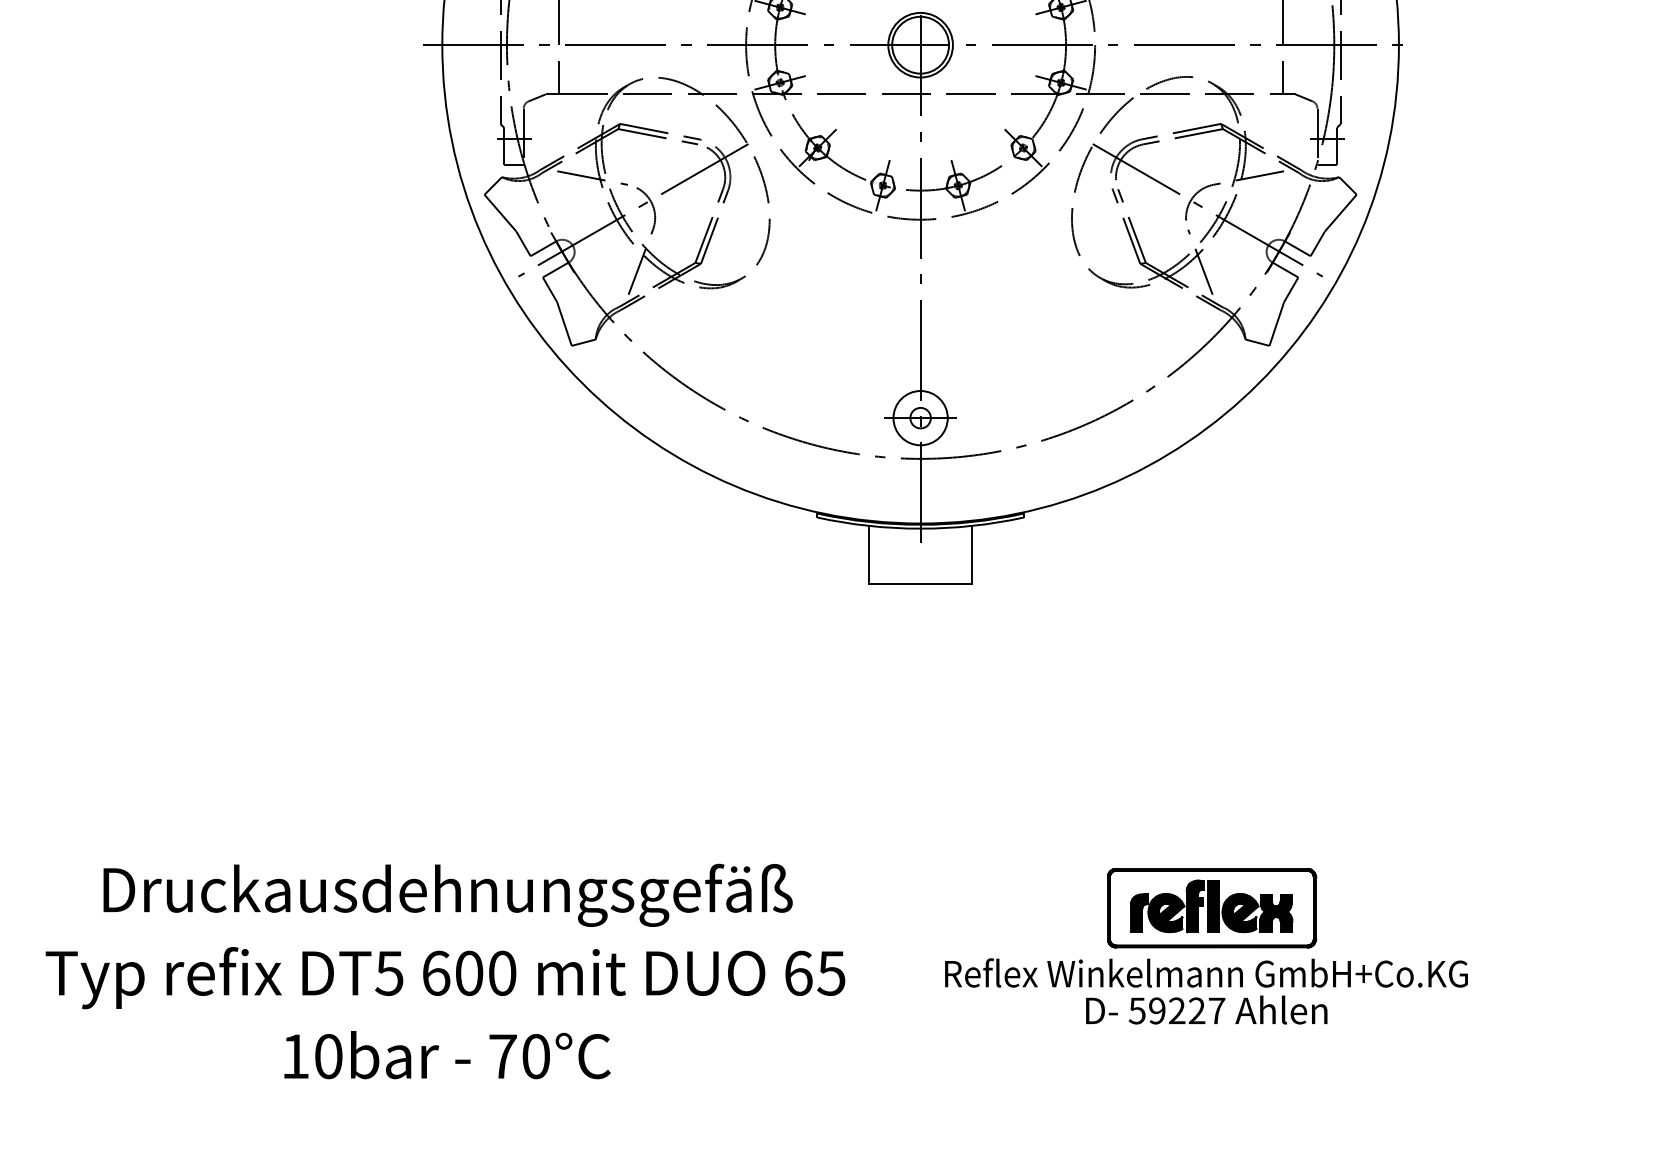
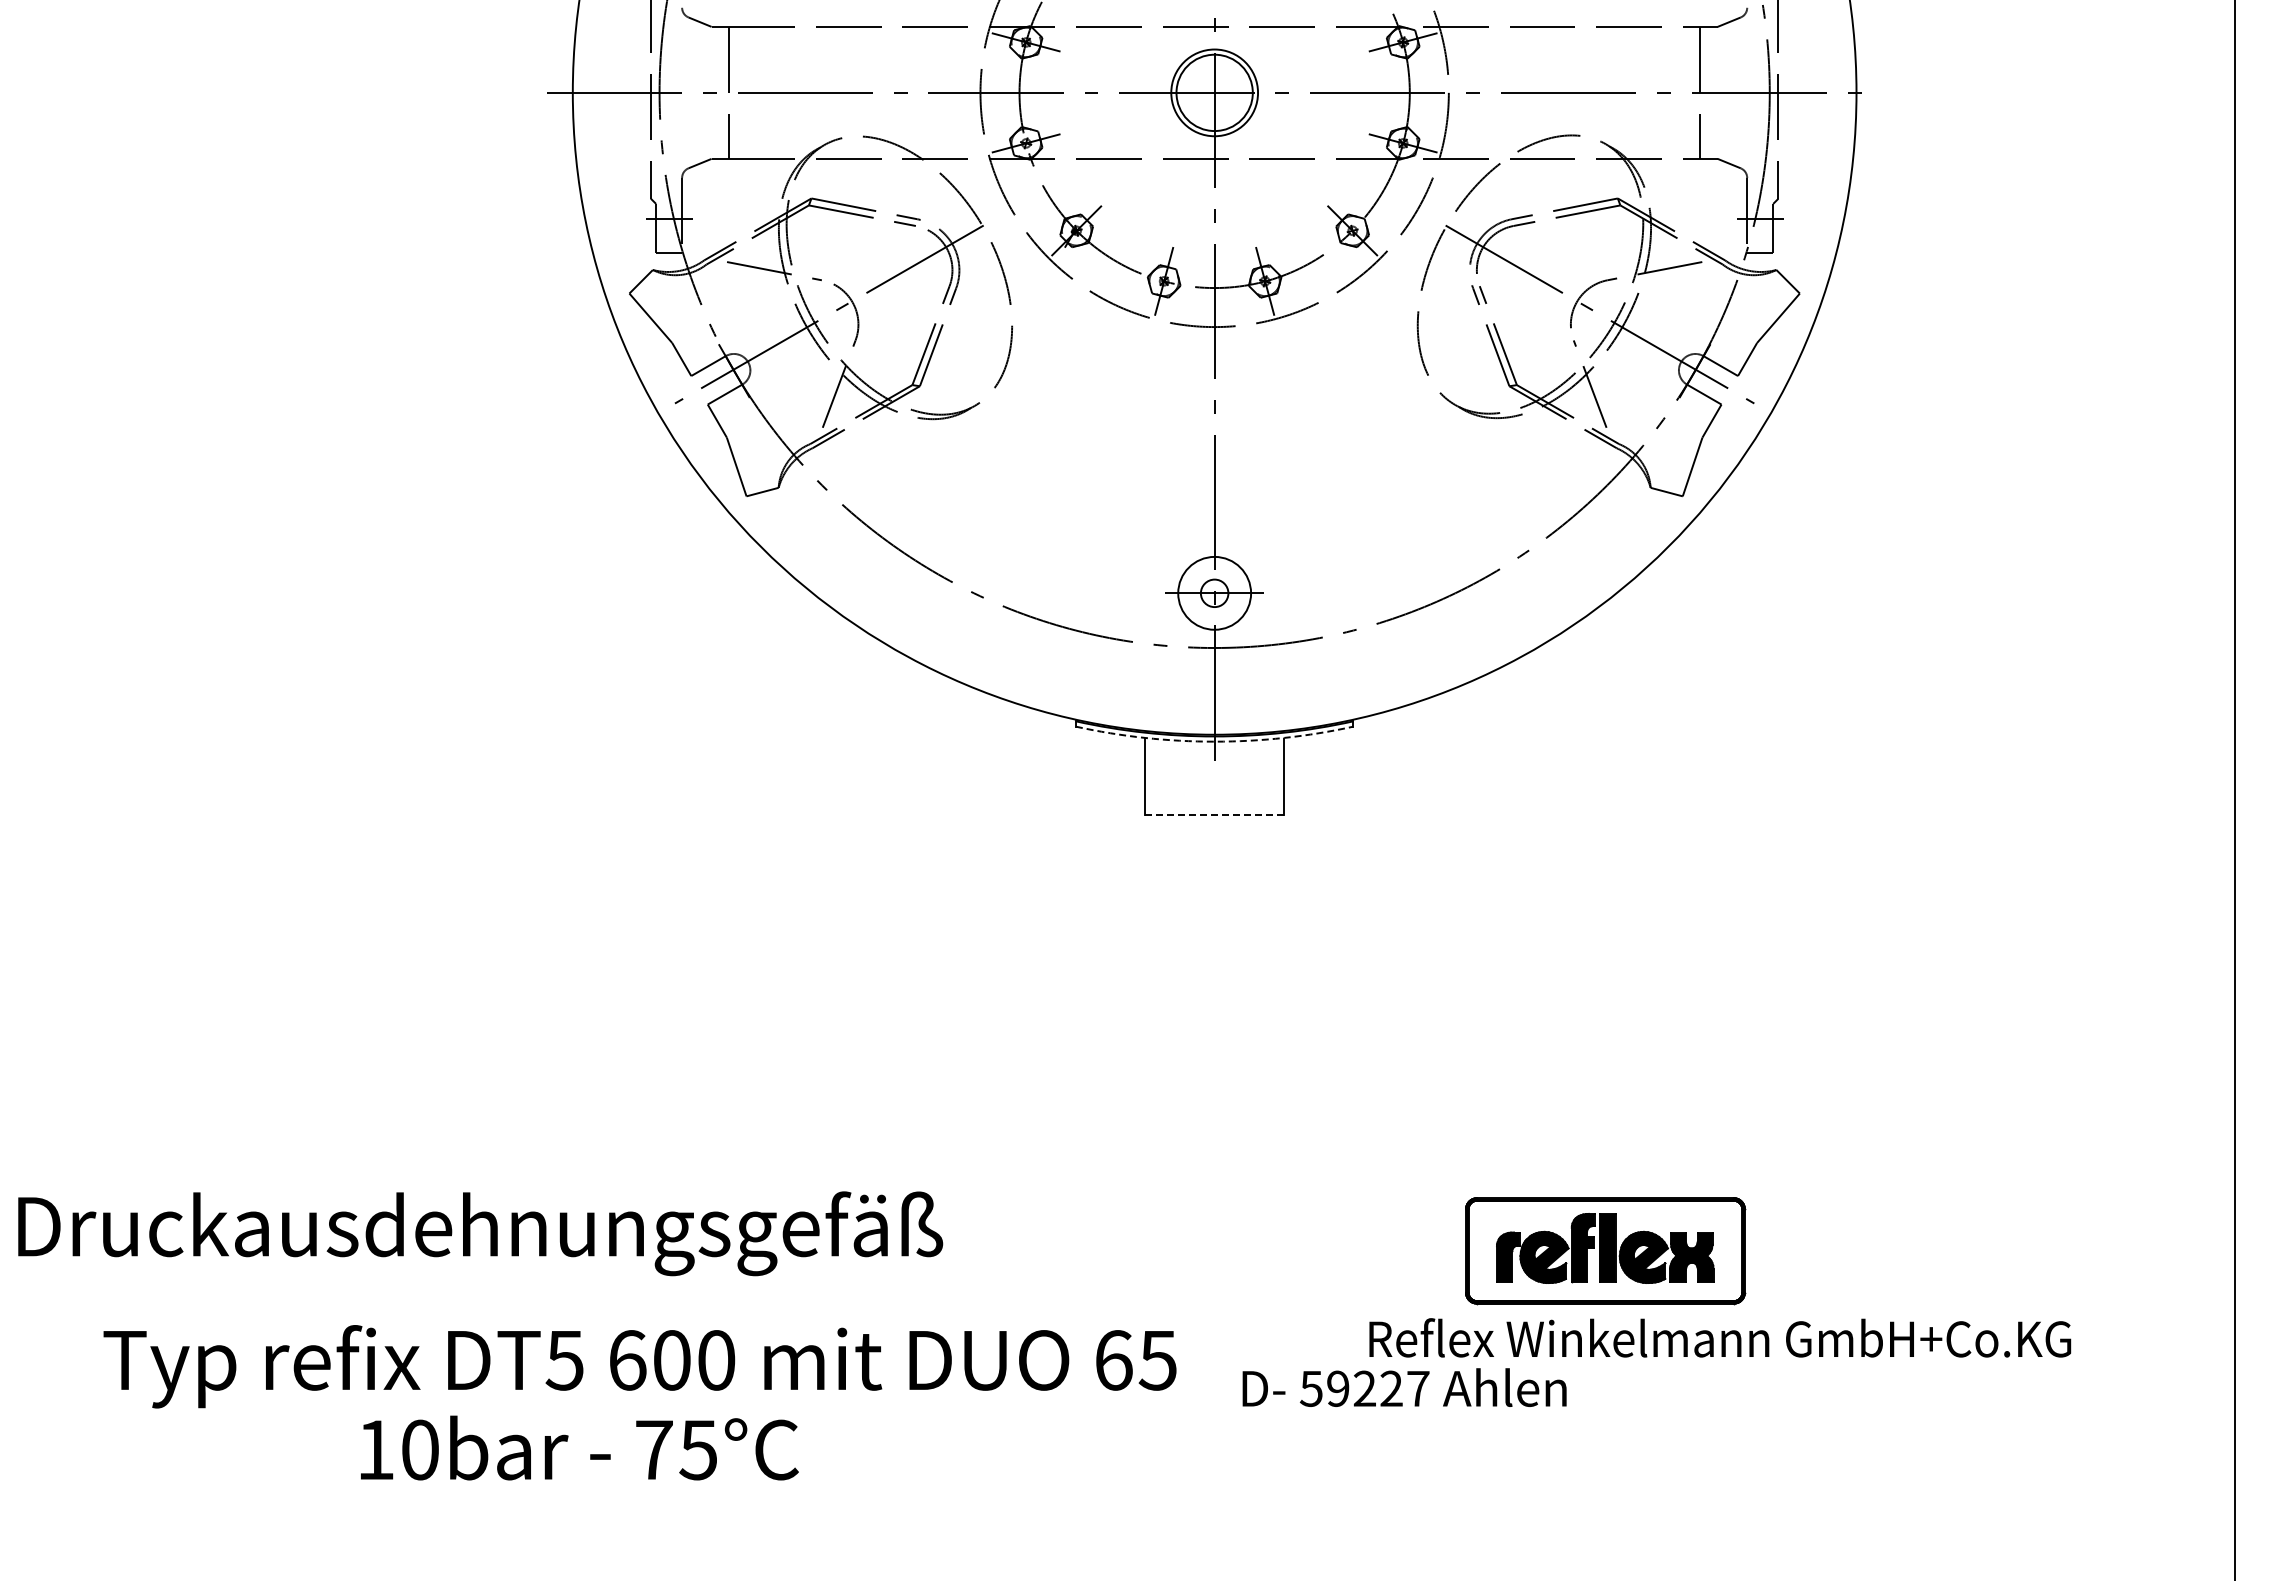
arc: (920, 528) -> (1214, 741), solid -> dashed
line: (920, 583) -> (1214, 815), solid -> dashed
text: (448, 895) -> (480, 1233), moved
text: (1206, 972) -> (1720, 1337), moved
text: (445, 977) -> (639, 1366), moved
text: (1206, 1009) -> (1404, 1387), moved
text: (535, 1056) -> (698, 1449), 70°C -> 75°C

